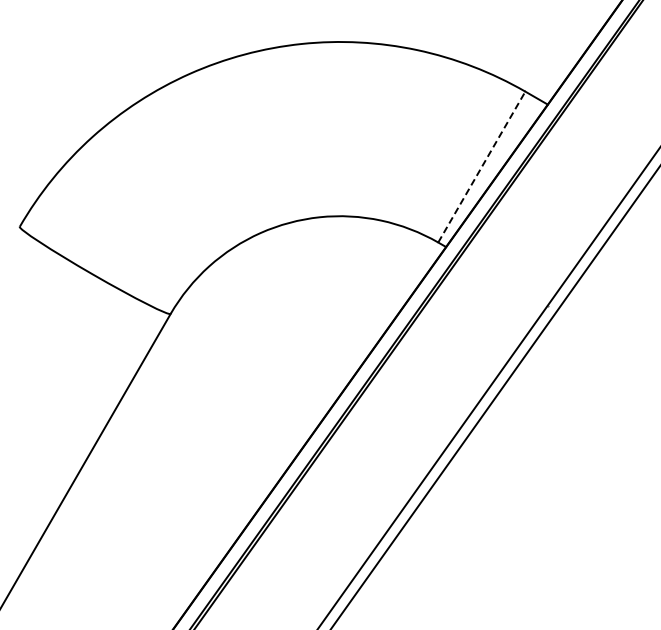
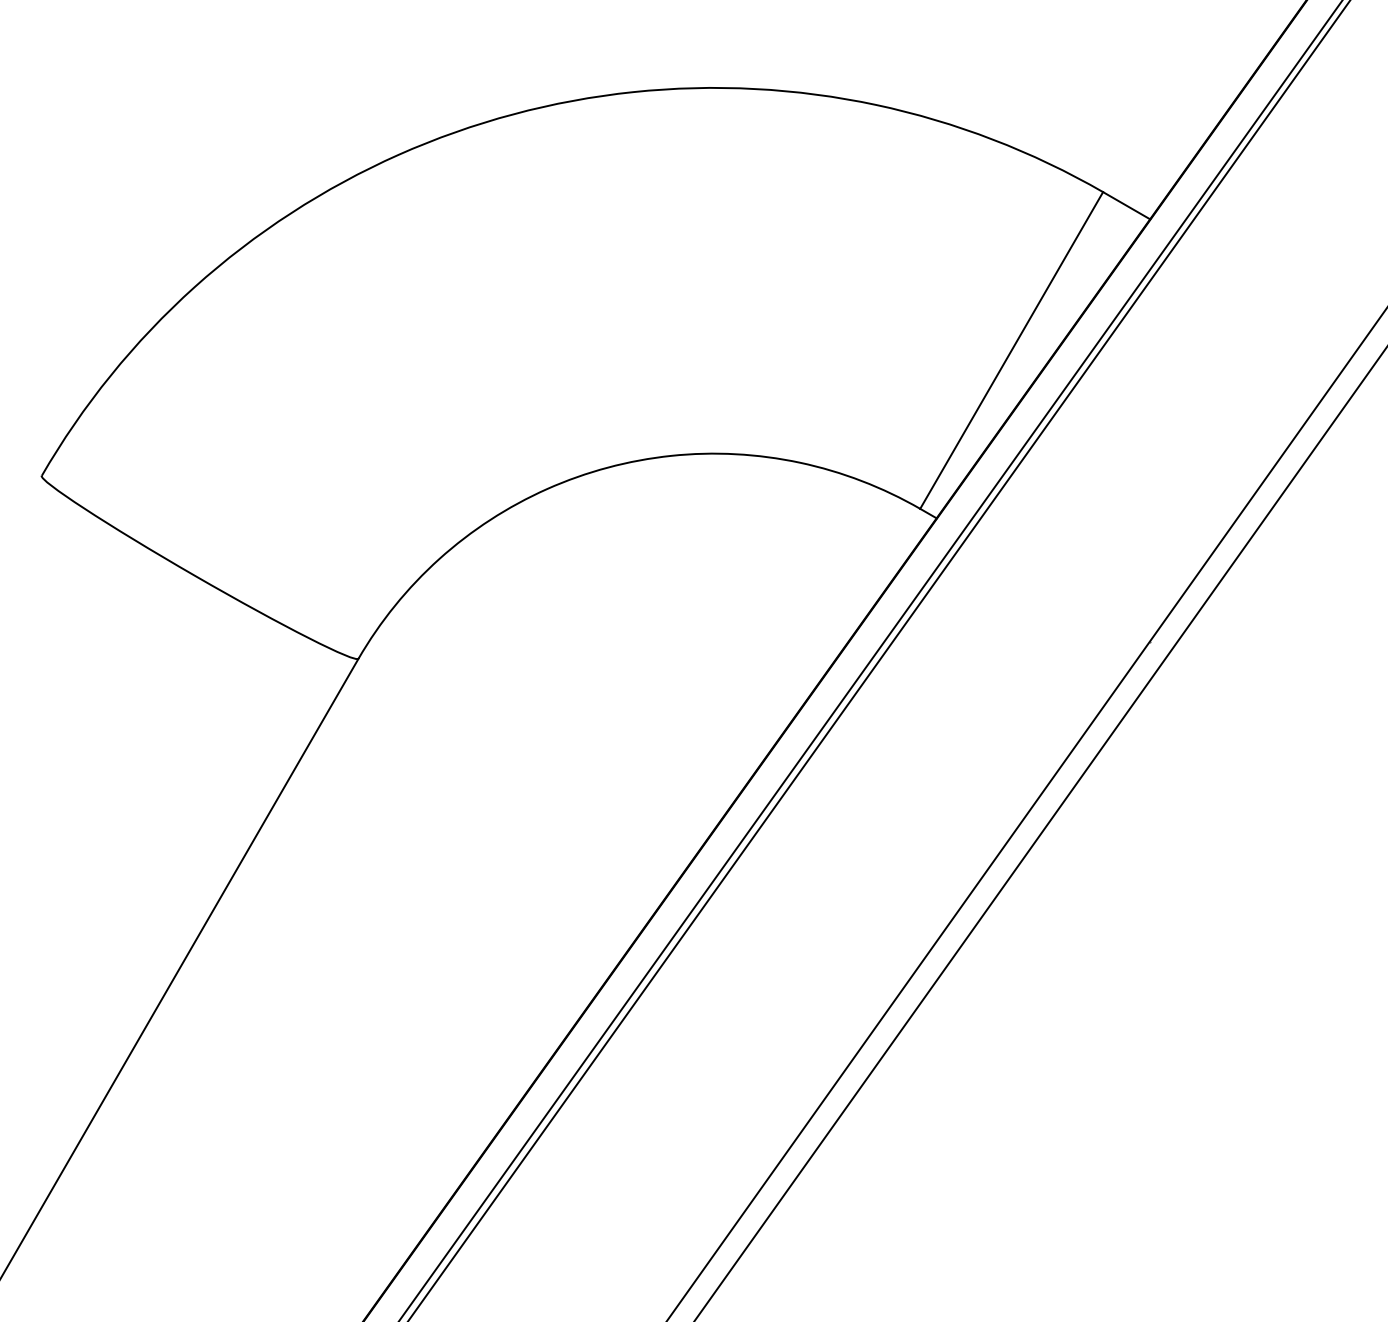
line: (482, 166) -> (1013, 349), dashed -> solid

